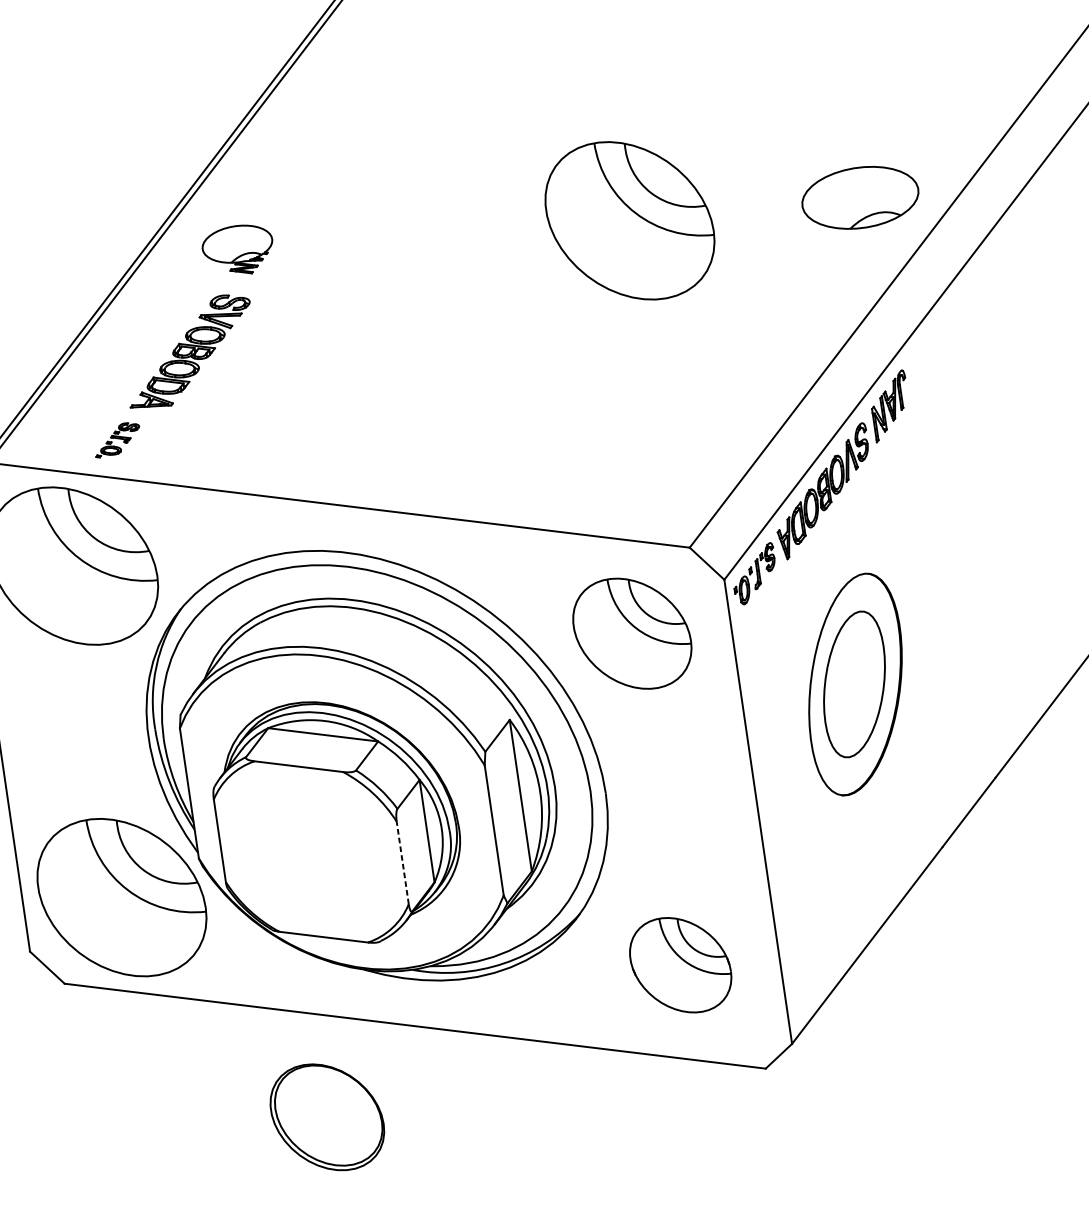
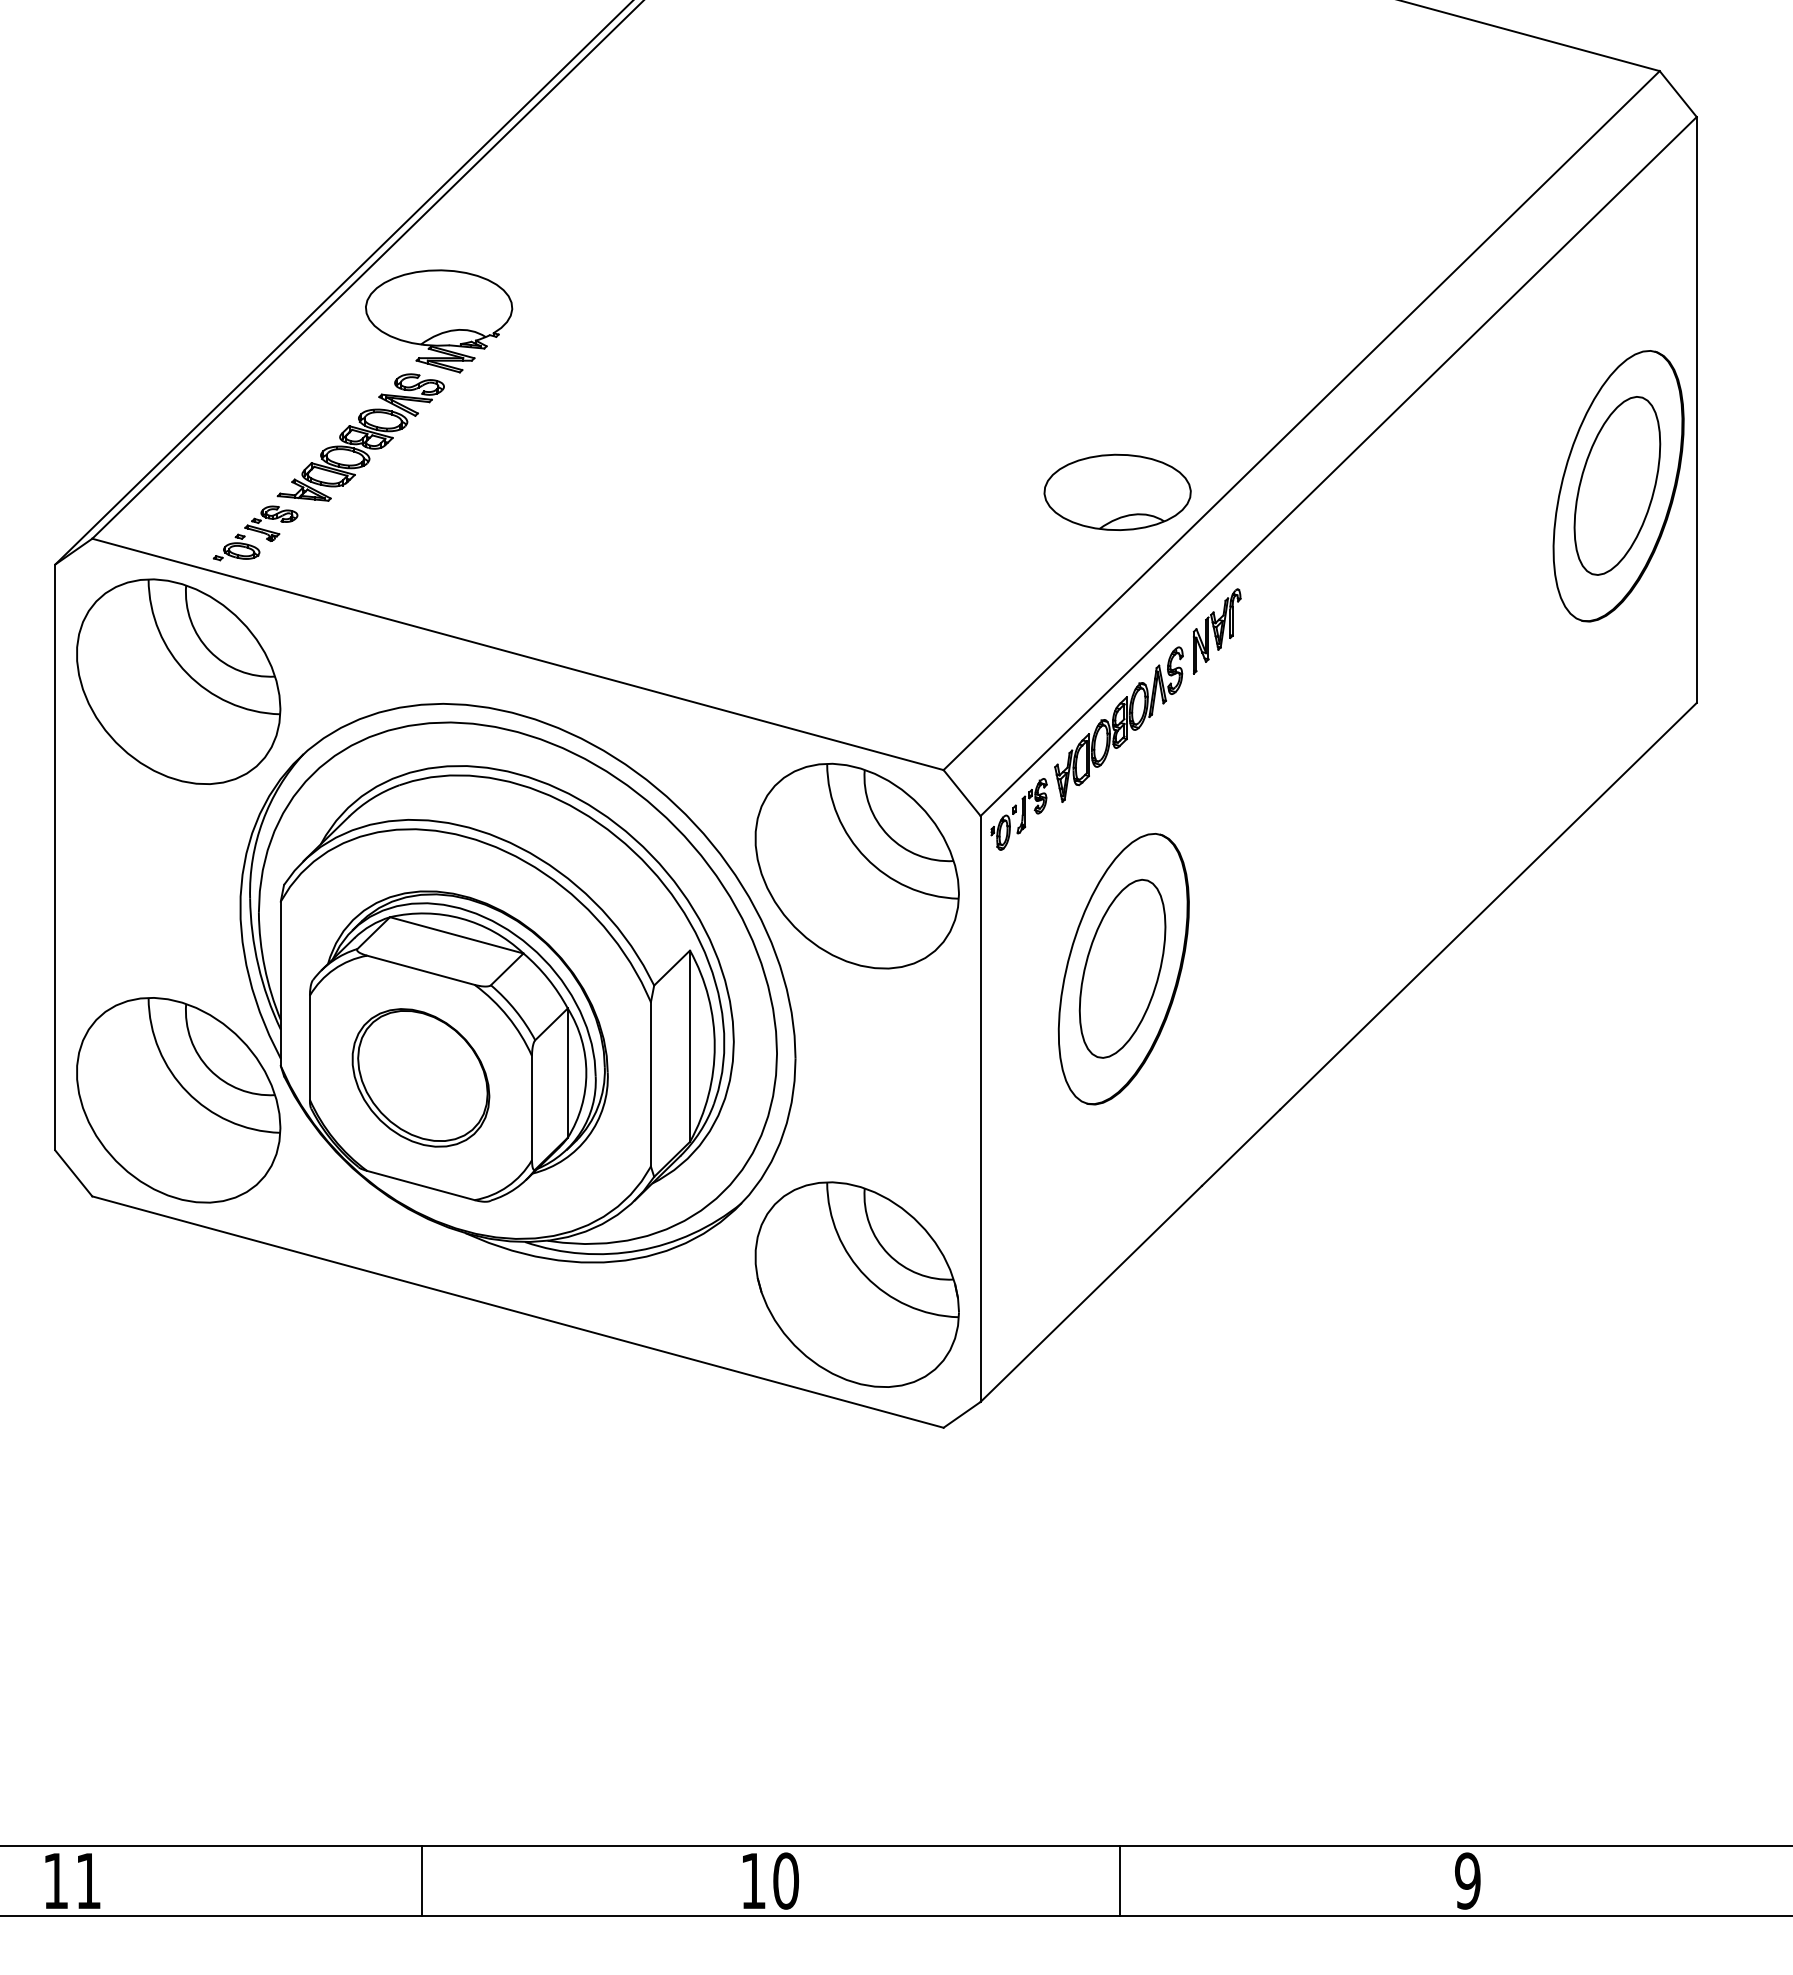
part: (860, 197) -> (1117, 491), moved
part: (629, 221) -> (928, 355), removed
part: (238, 250) -> (439, 321), size x1.67
part: (117, 439) -> (255, 533), size x1.43
part: (631, 633) -> (856, 865), size x1.43
line: (402, 862) -> (531, 1107), dashed -> solid
part: (680, 965) -> (856, 1284), size x1.67
part: (326, 1117) -> (420, 1077), moved

